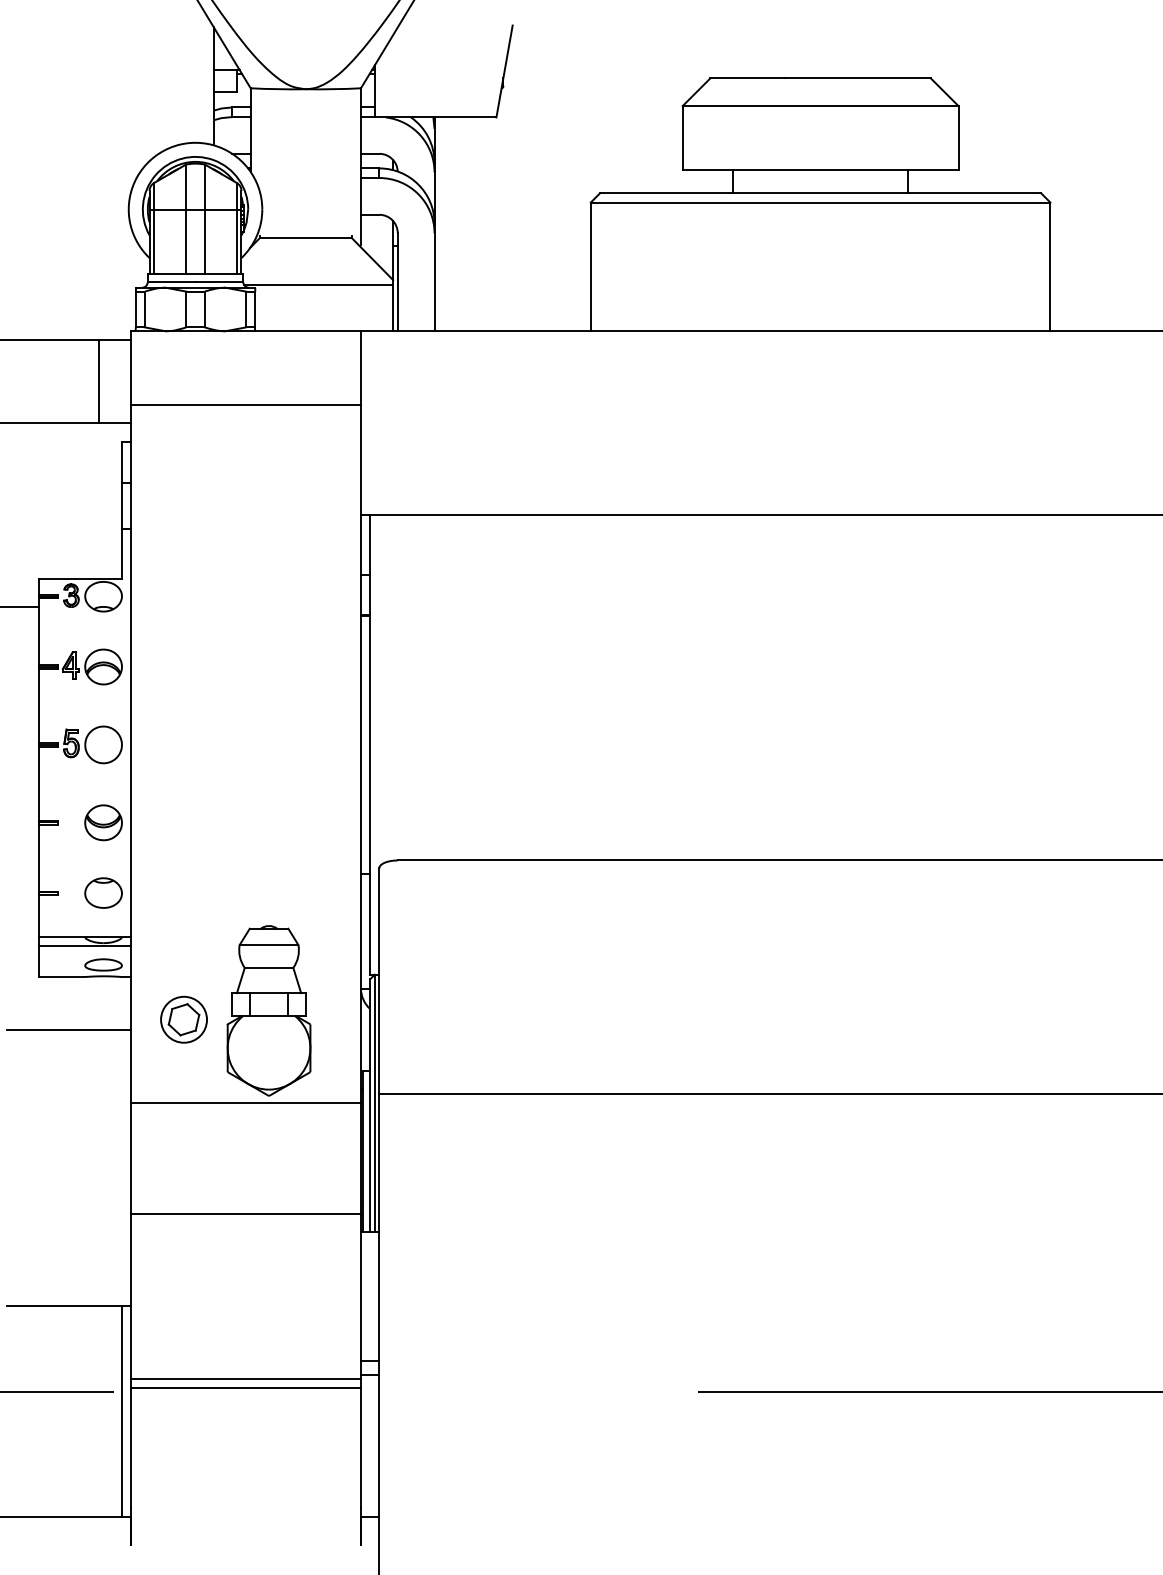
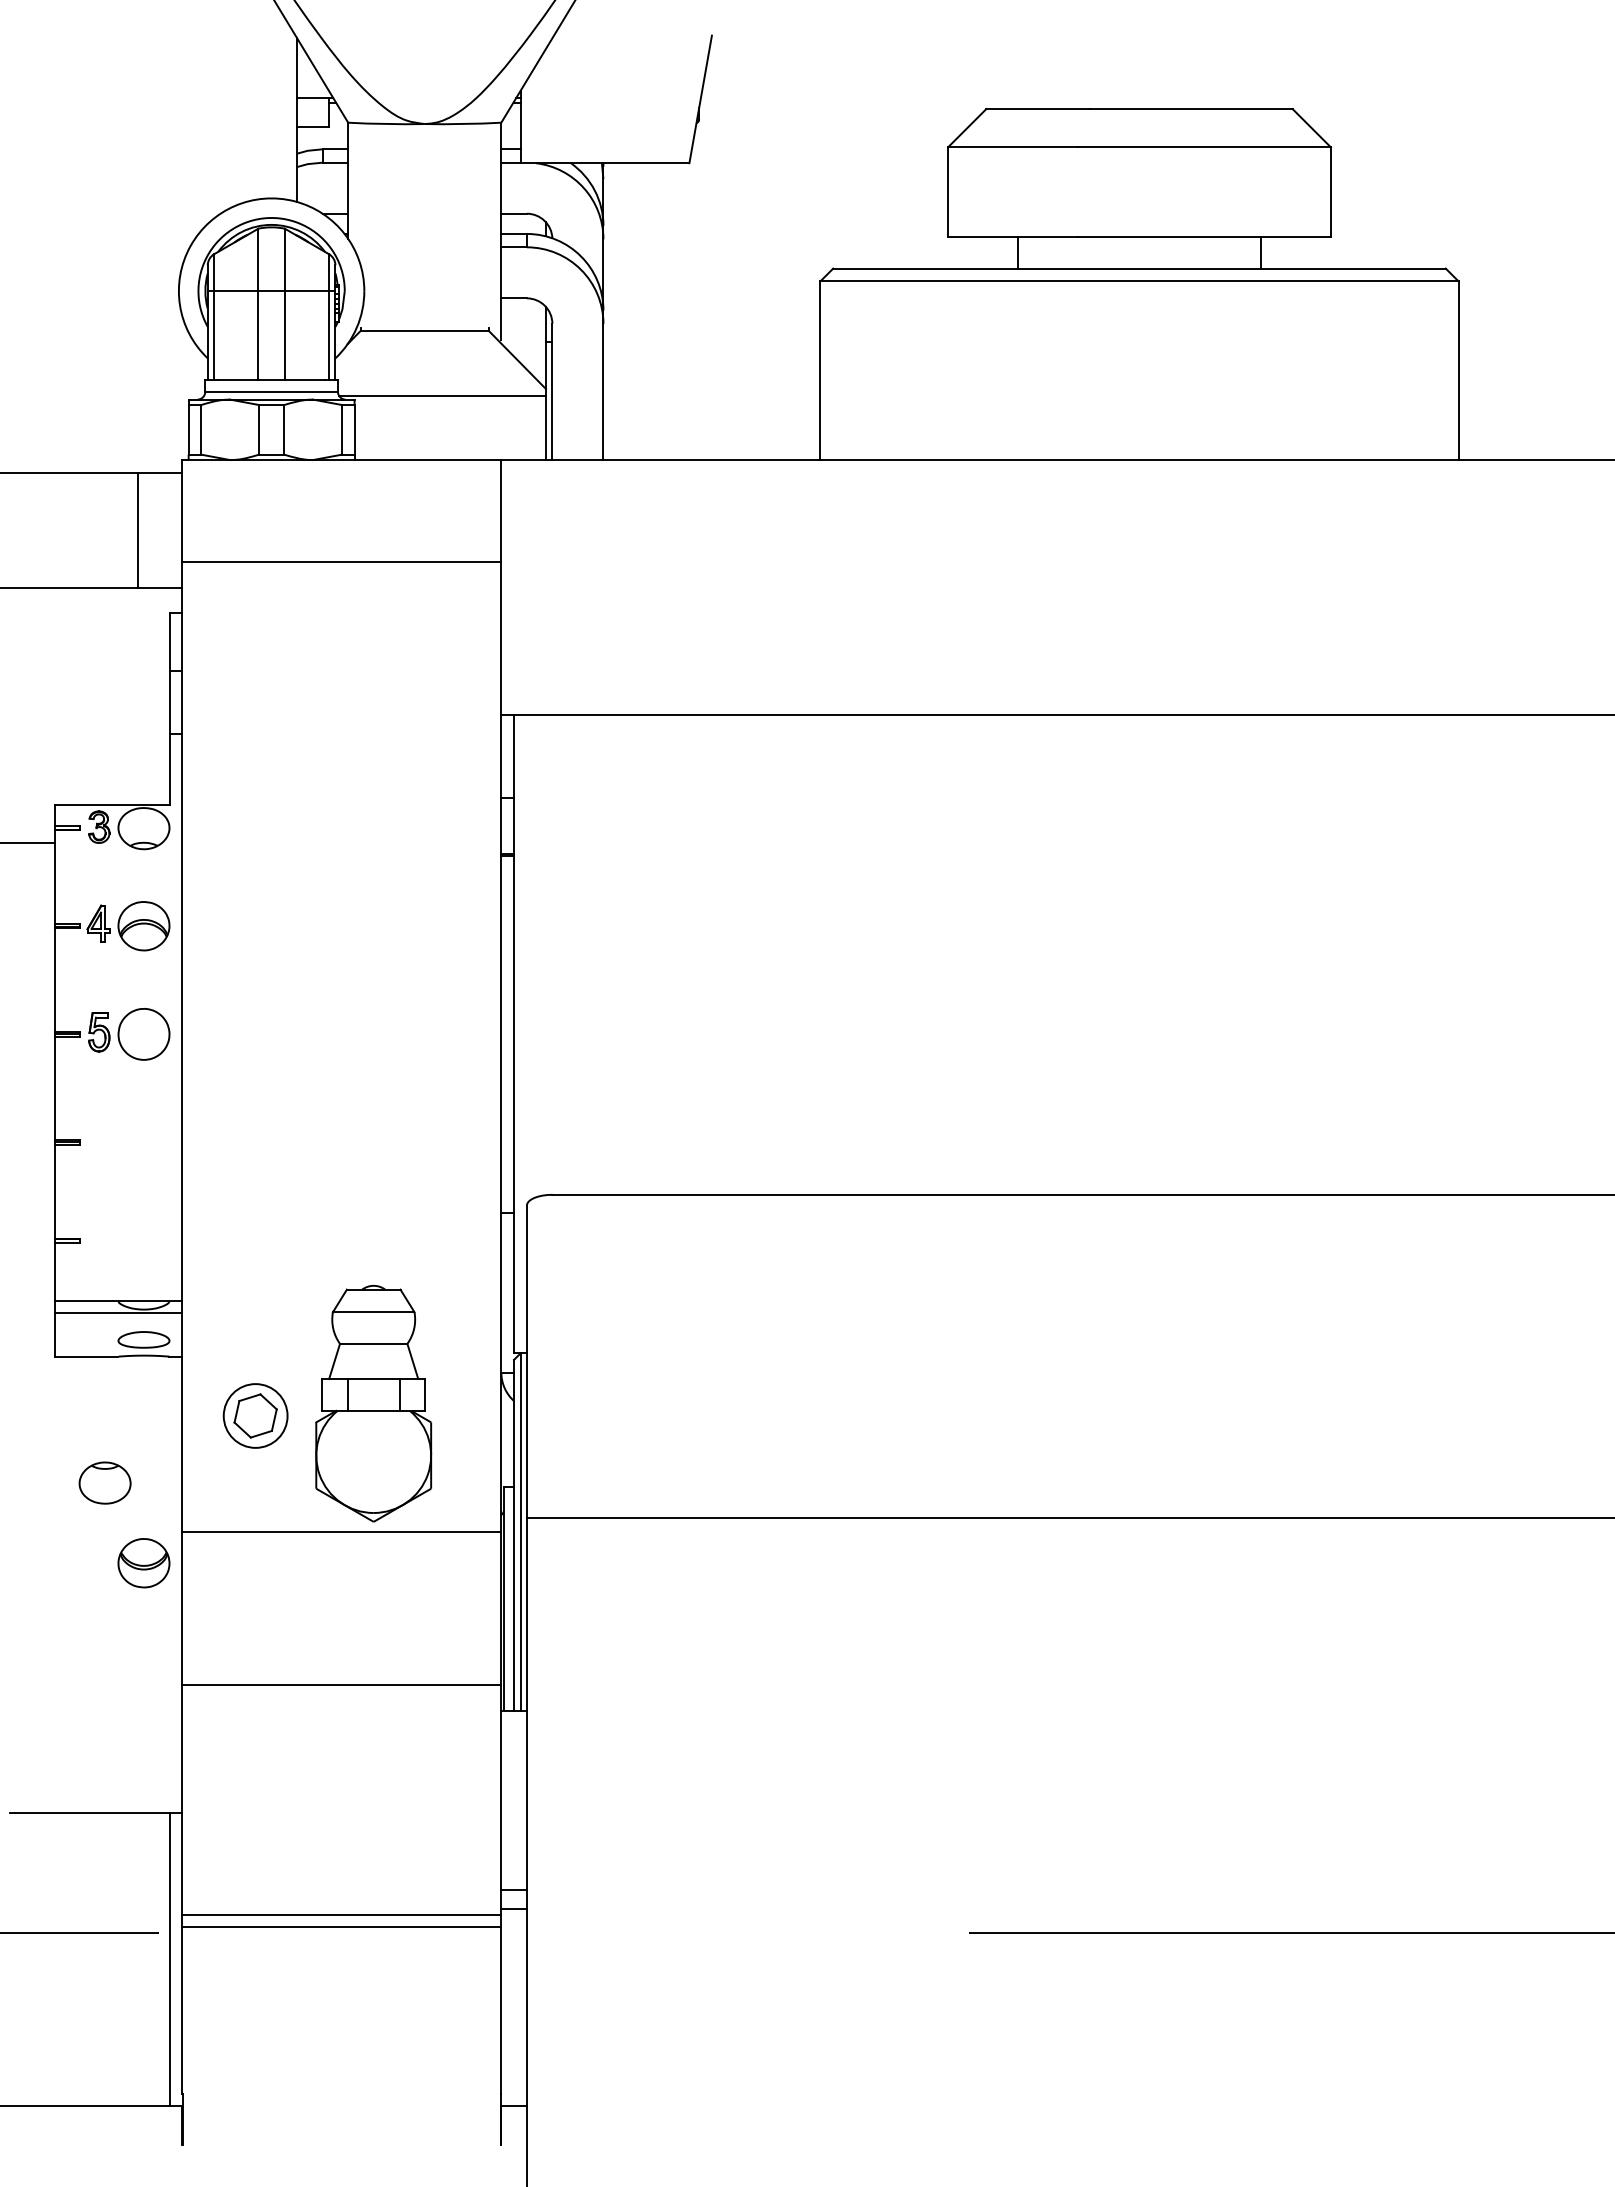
part: (103, 822) -> (143, 1562), moved
part: (103, 892) -> (104, 1482), moved
line: (69, 1029) -> (96, 1429), removed

